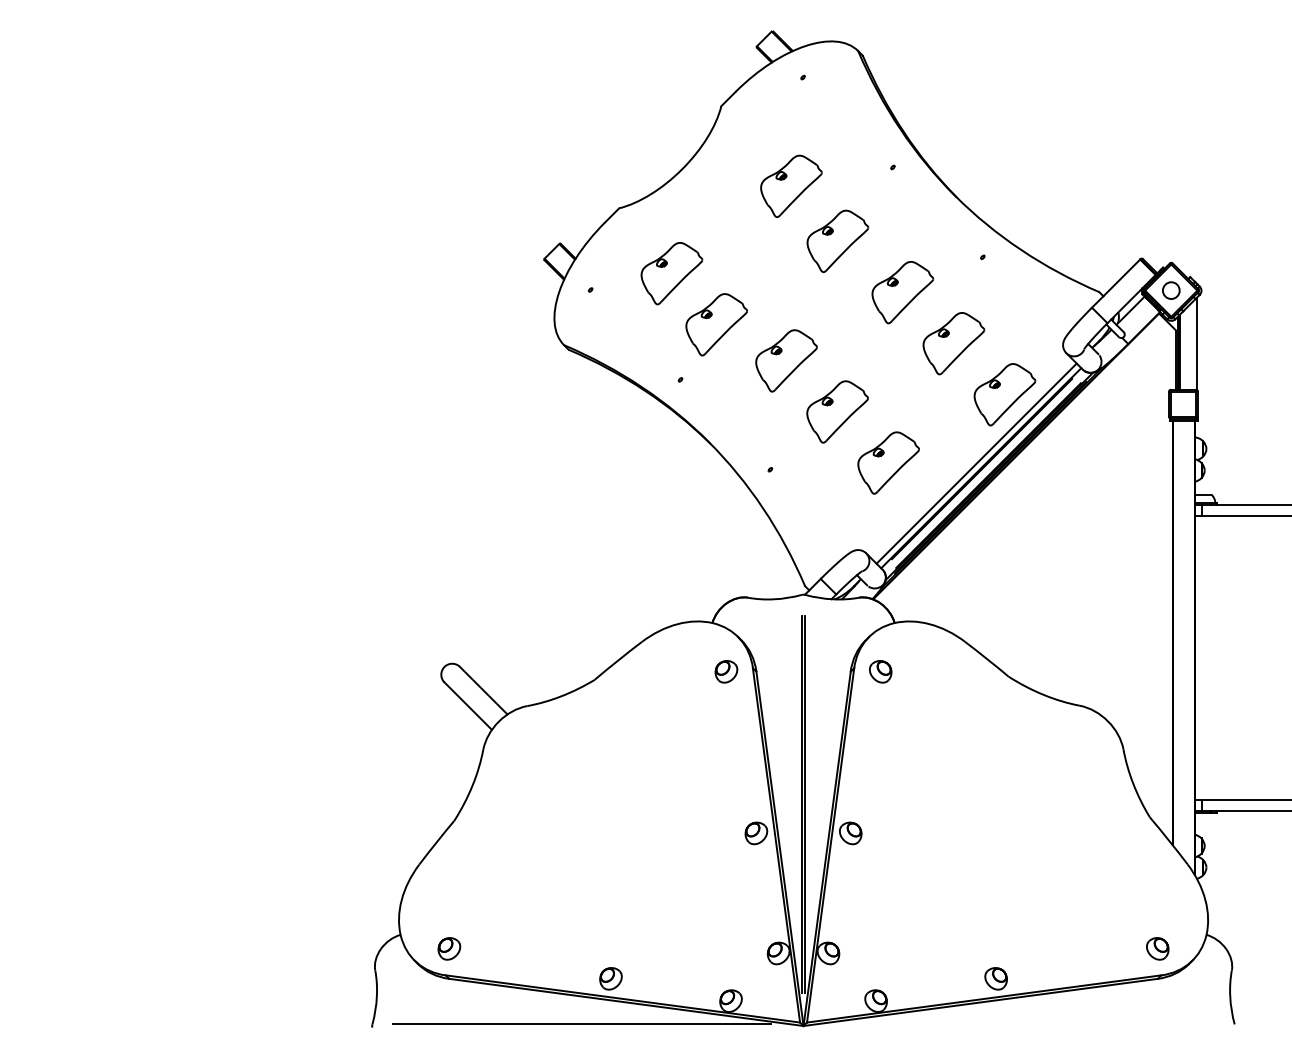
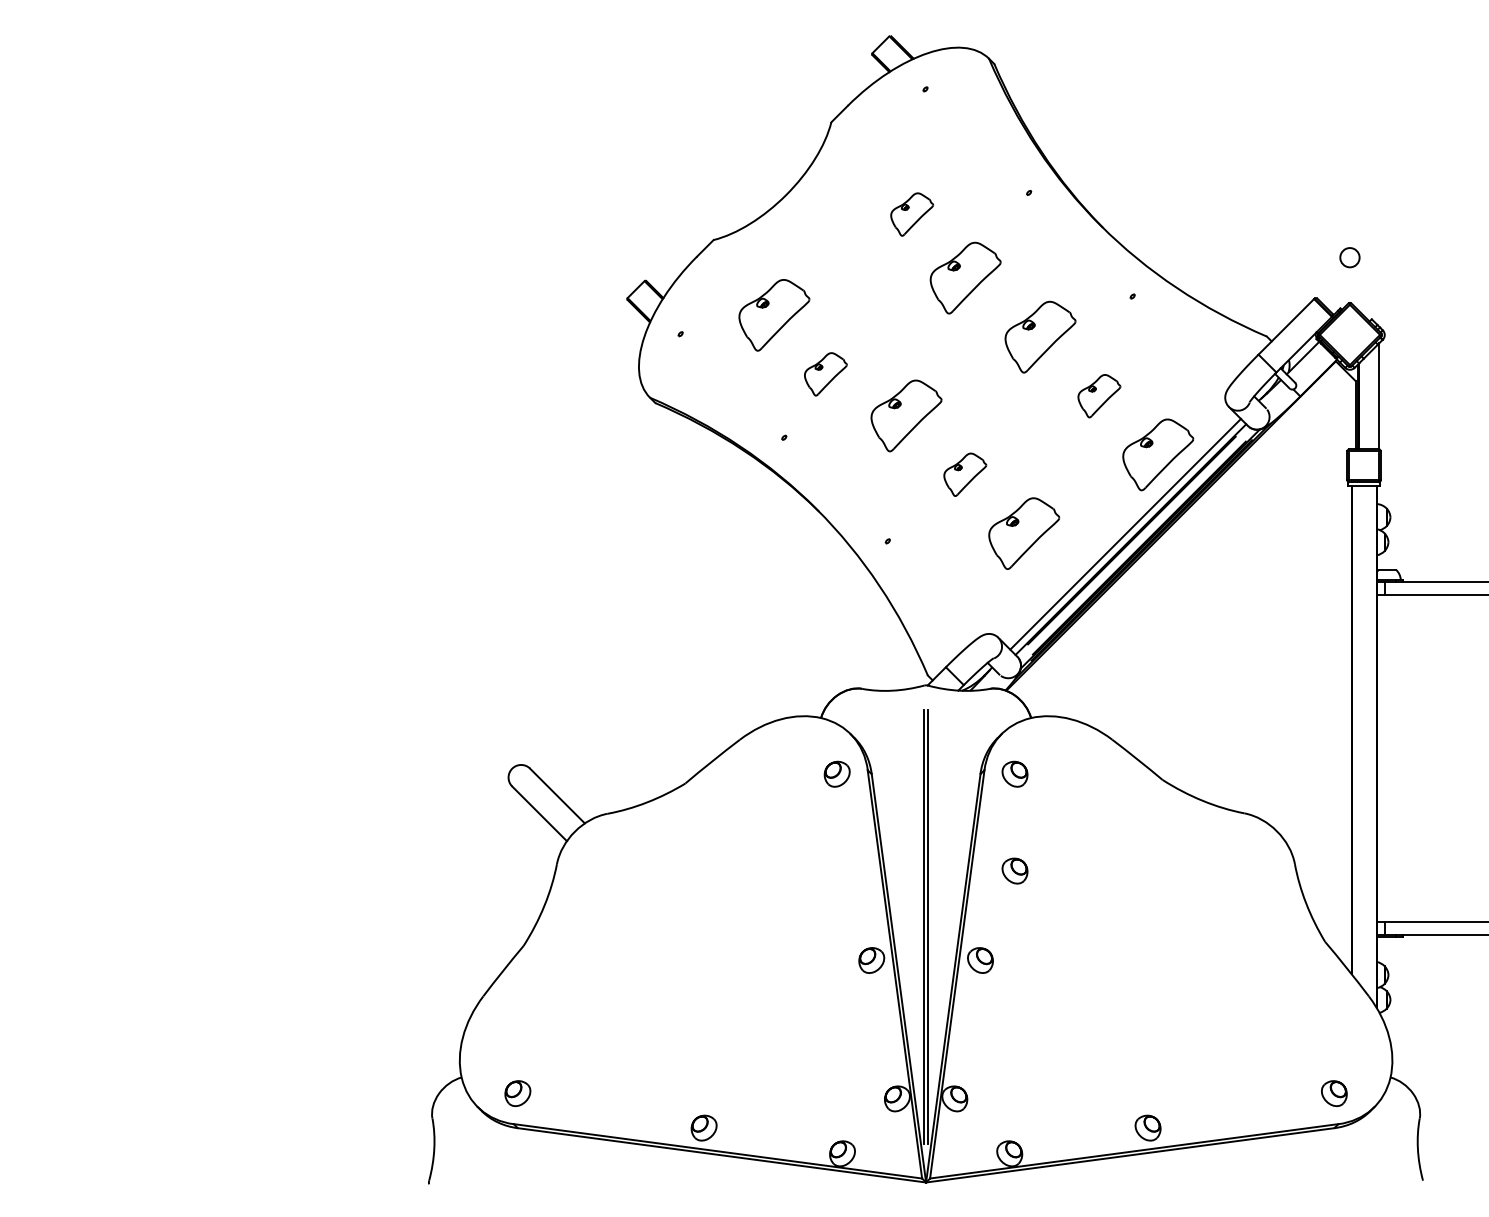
part: (791, 185) -> (912, 213), size x0.6
circle: (1171, 290) -> (1350, 257), moved
part: (716, 324) -> (825, 373), size x0.6
part: (953, 343) -> (1098, 395), size x0.6
part: (837, 411) -> (965, 474), size x0.6
part: (880, 755) -> (1014, 870), added
line: (581, 1024) -> (670, 1180), removed

